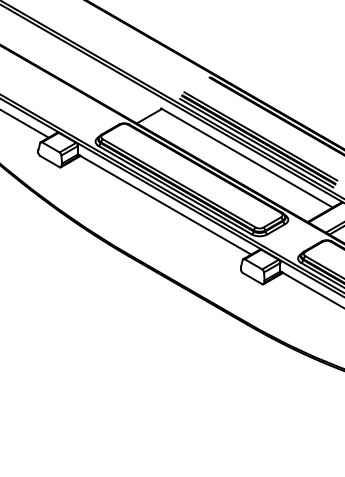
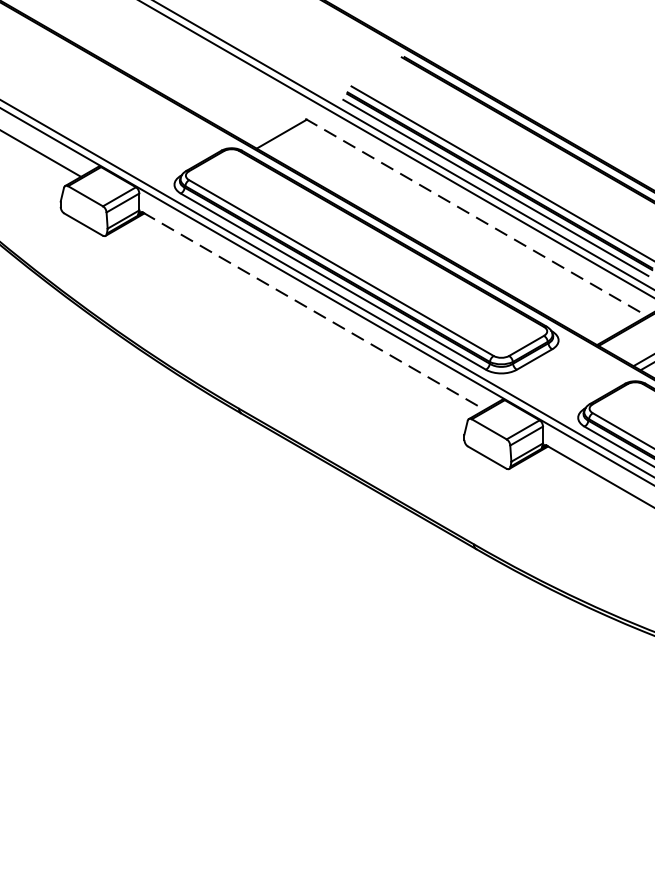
line: (247, 158) -> (477, 218), solid -> dashed
line: (165, 205) -> (313, 312), solid -> dashed

